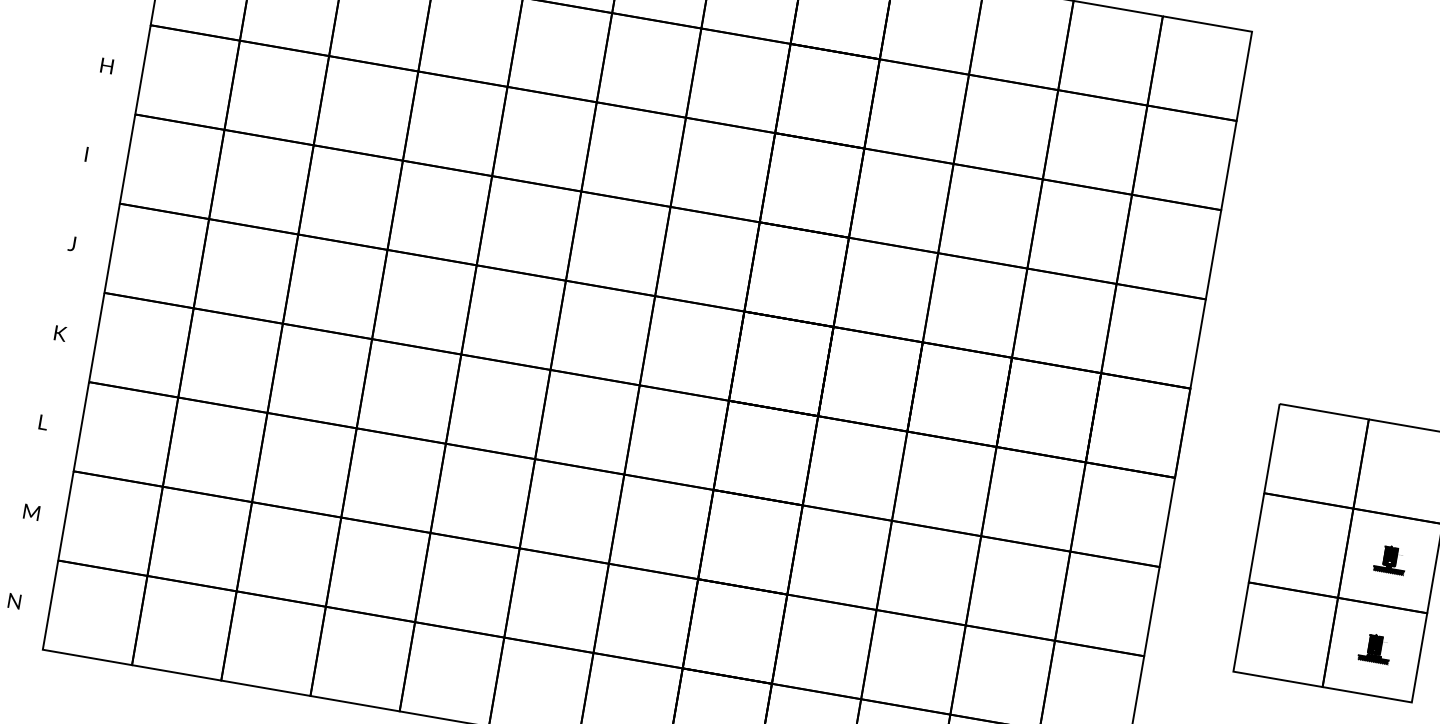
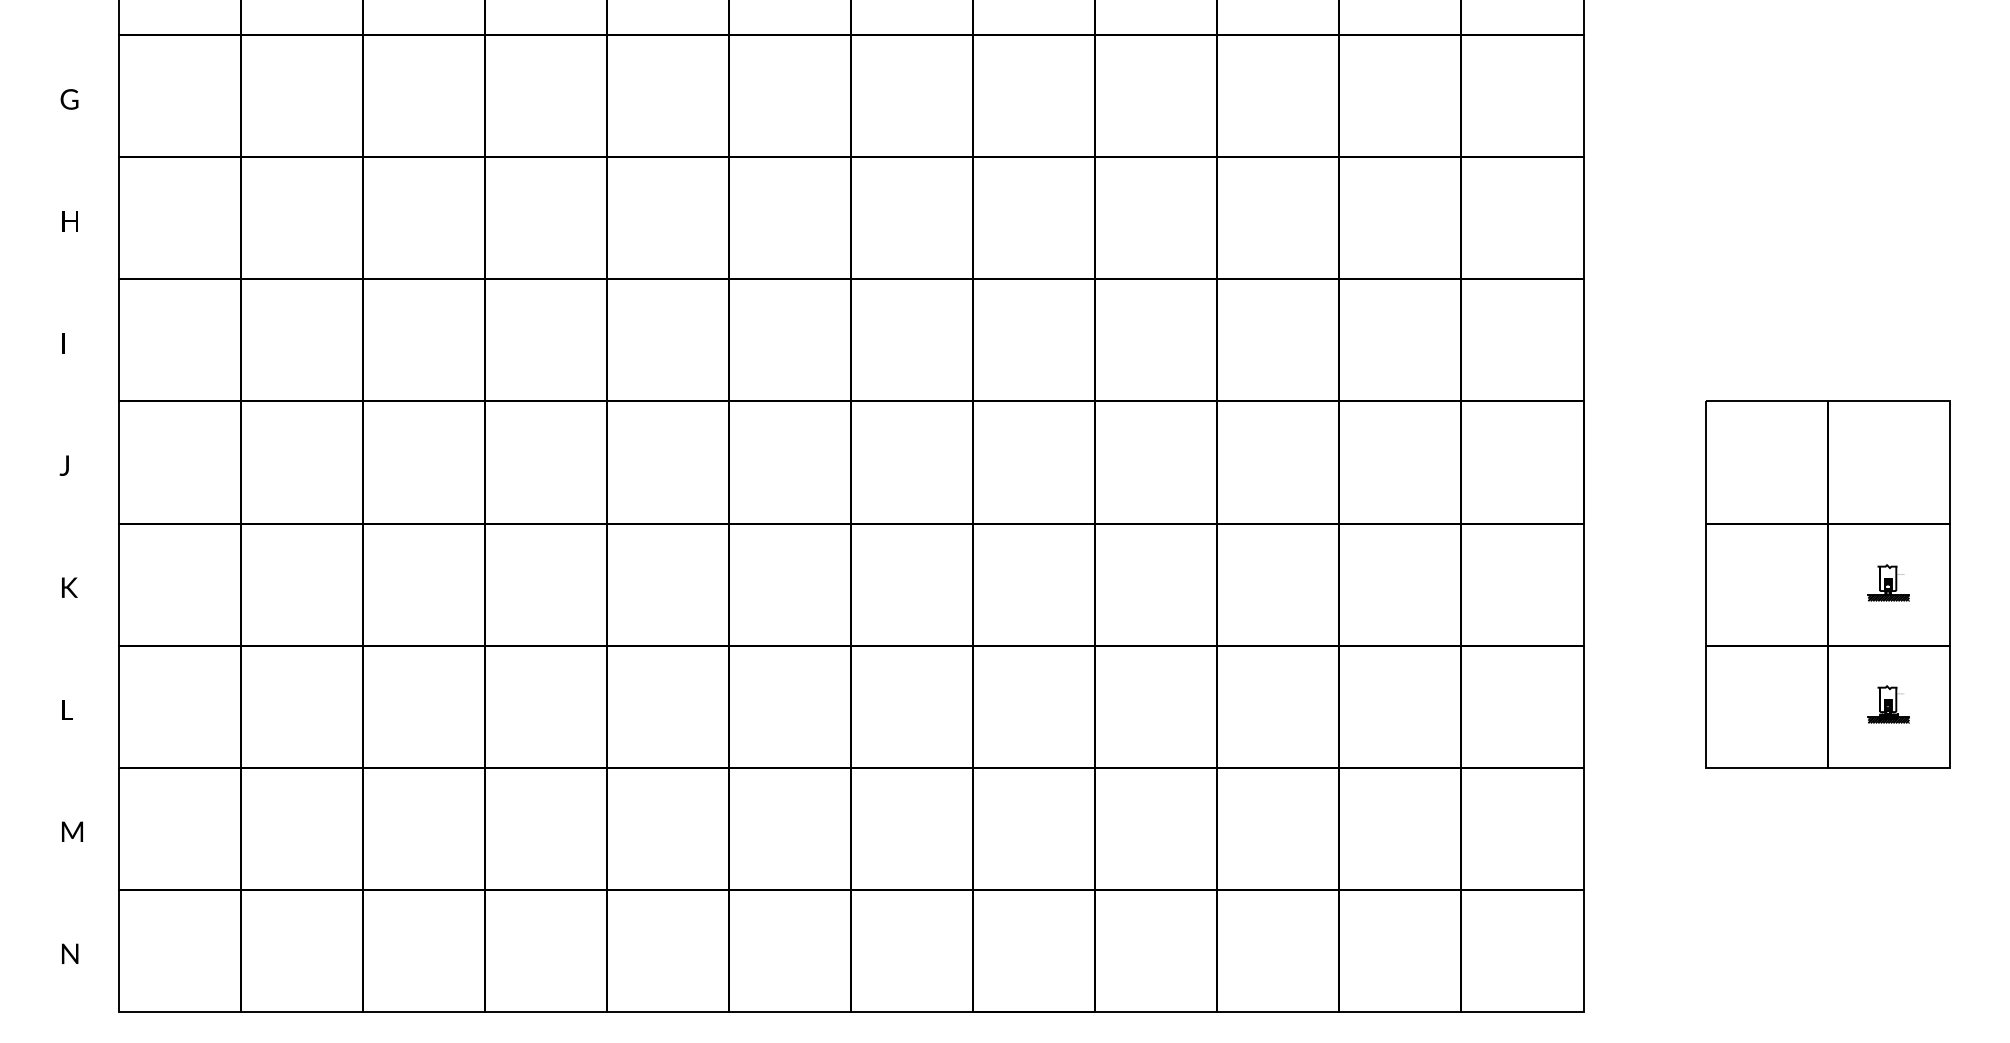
hatch: (1390, 556) -> (1888, 578), removed
hatch: (1375, 644) -> (1888, 699), removed

